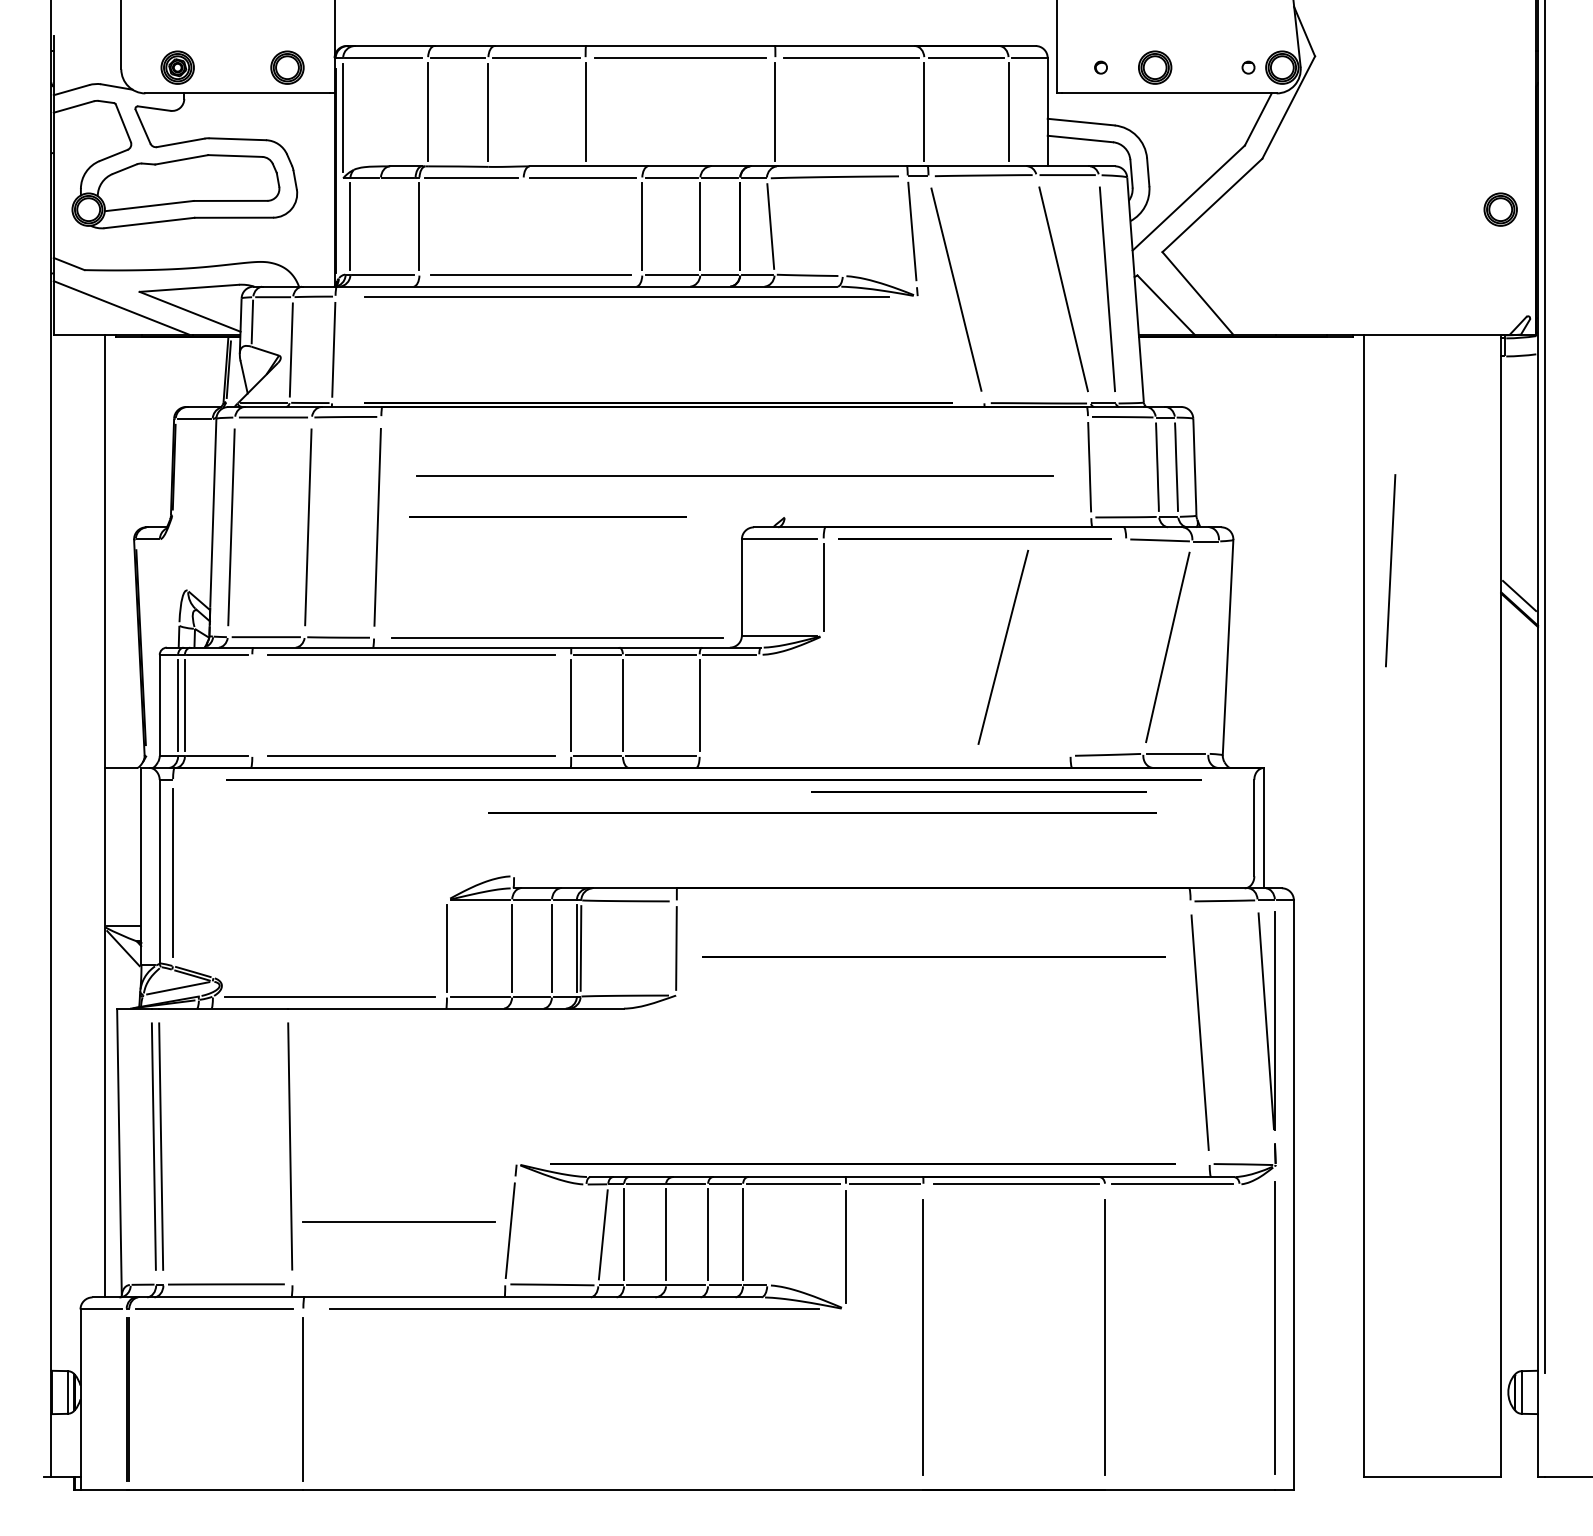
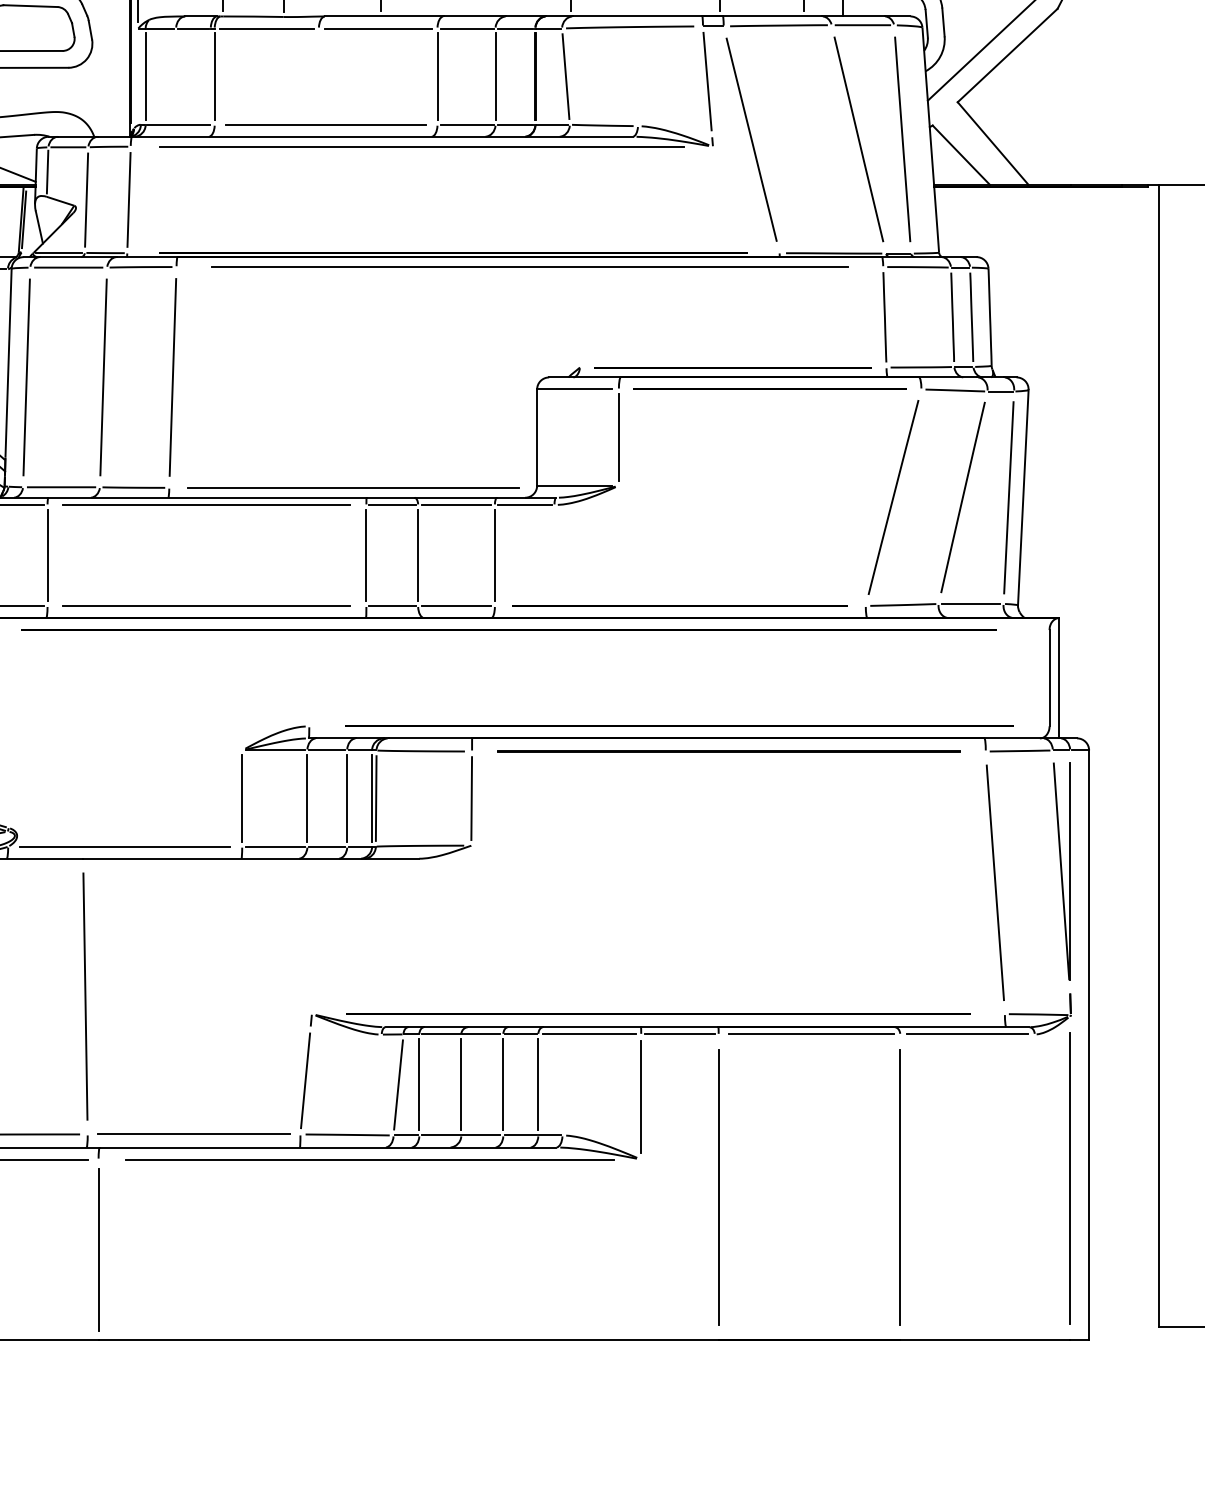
line: (734, 475) -> (529, 266), moved
line: (547, 516) -> (732, 366), moved
line: (1390, 570) -> (1008, 497), moved
line: (1003, 646) -> (893, 496), moved
line: (252, 704) -> (47, 554), added
line: (978, 791) -> (679, 605), moved
line: (822, 812) -> (679, 725), moved
line: (933, 956) -> (728, 750), moved
line: (398, 1221) -> (193, 1133), moved

